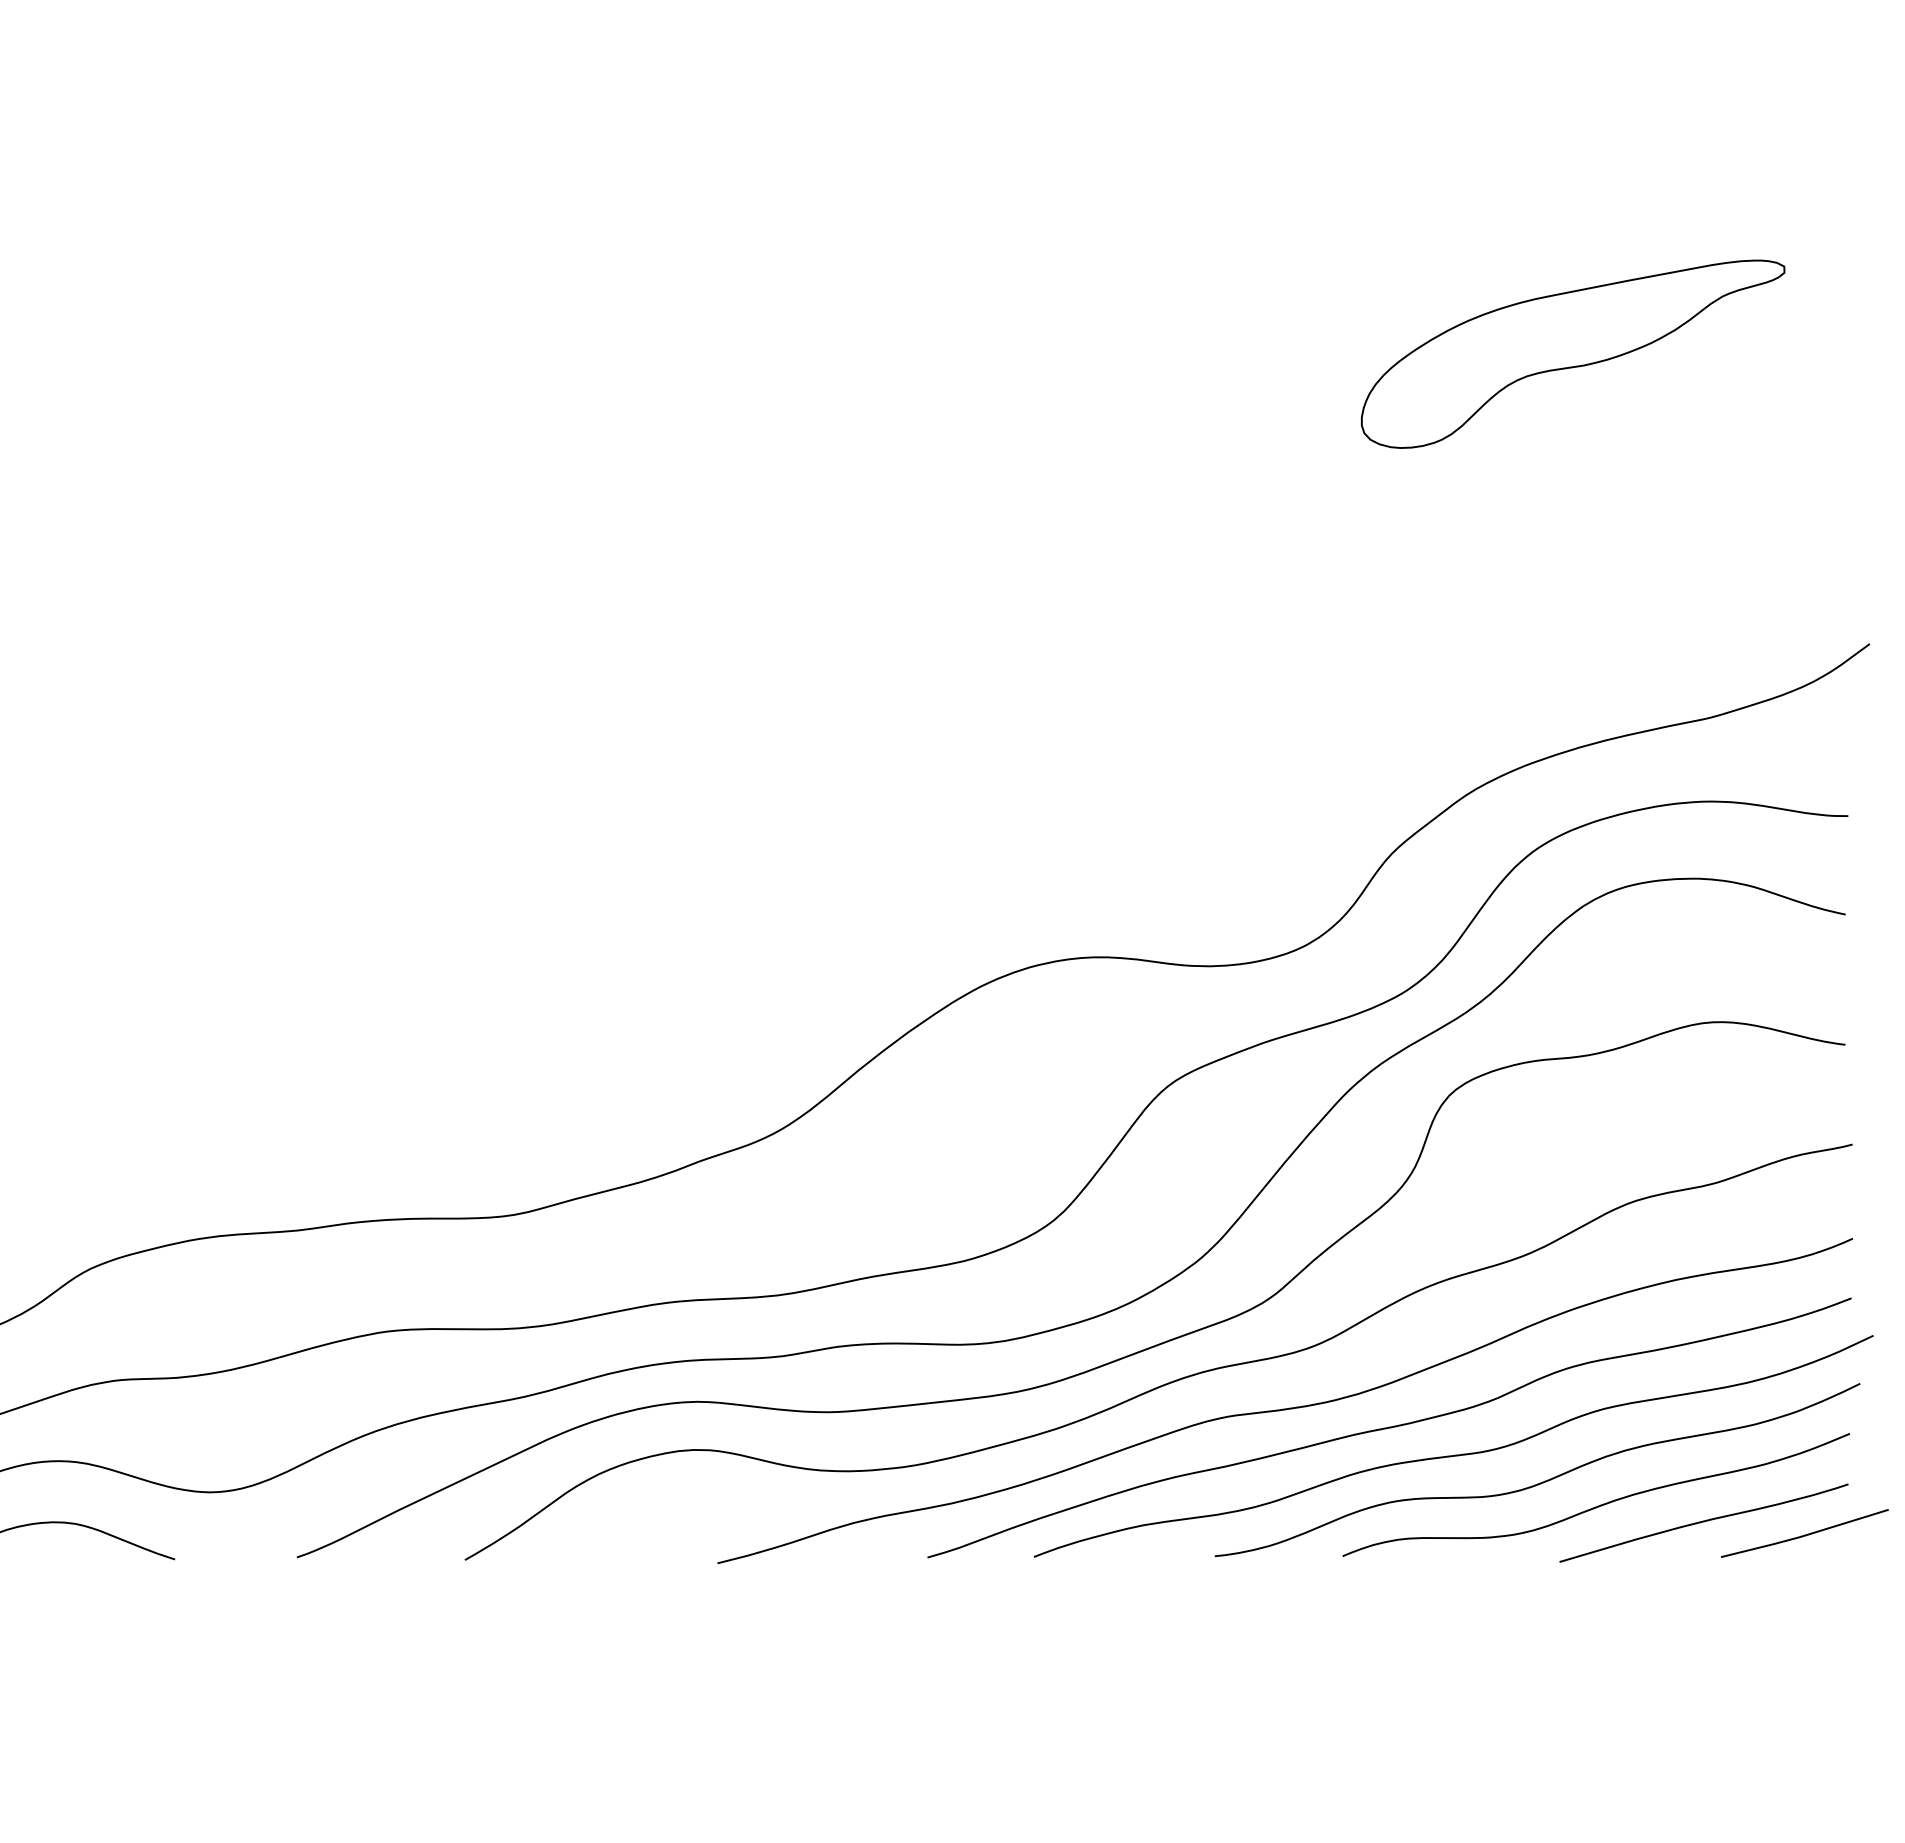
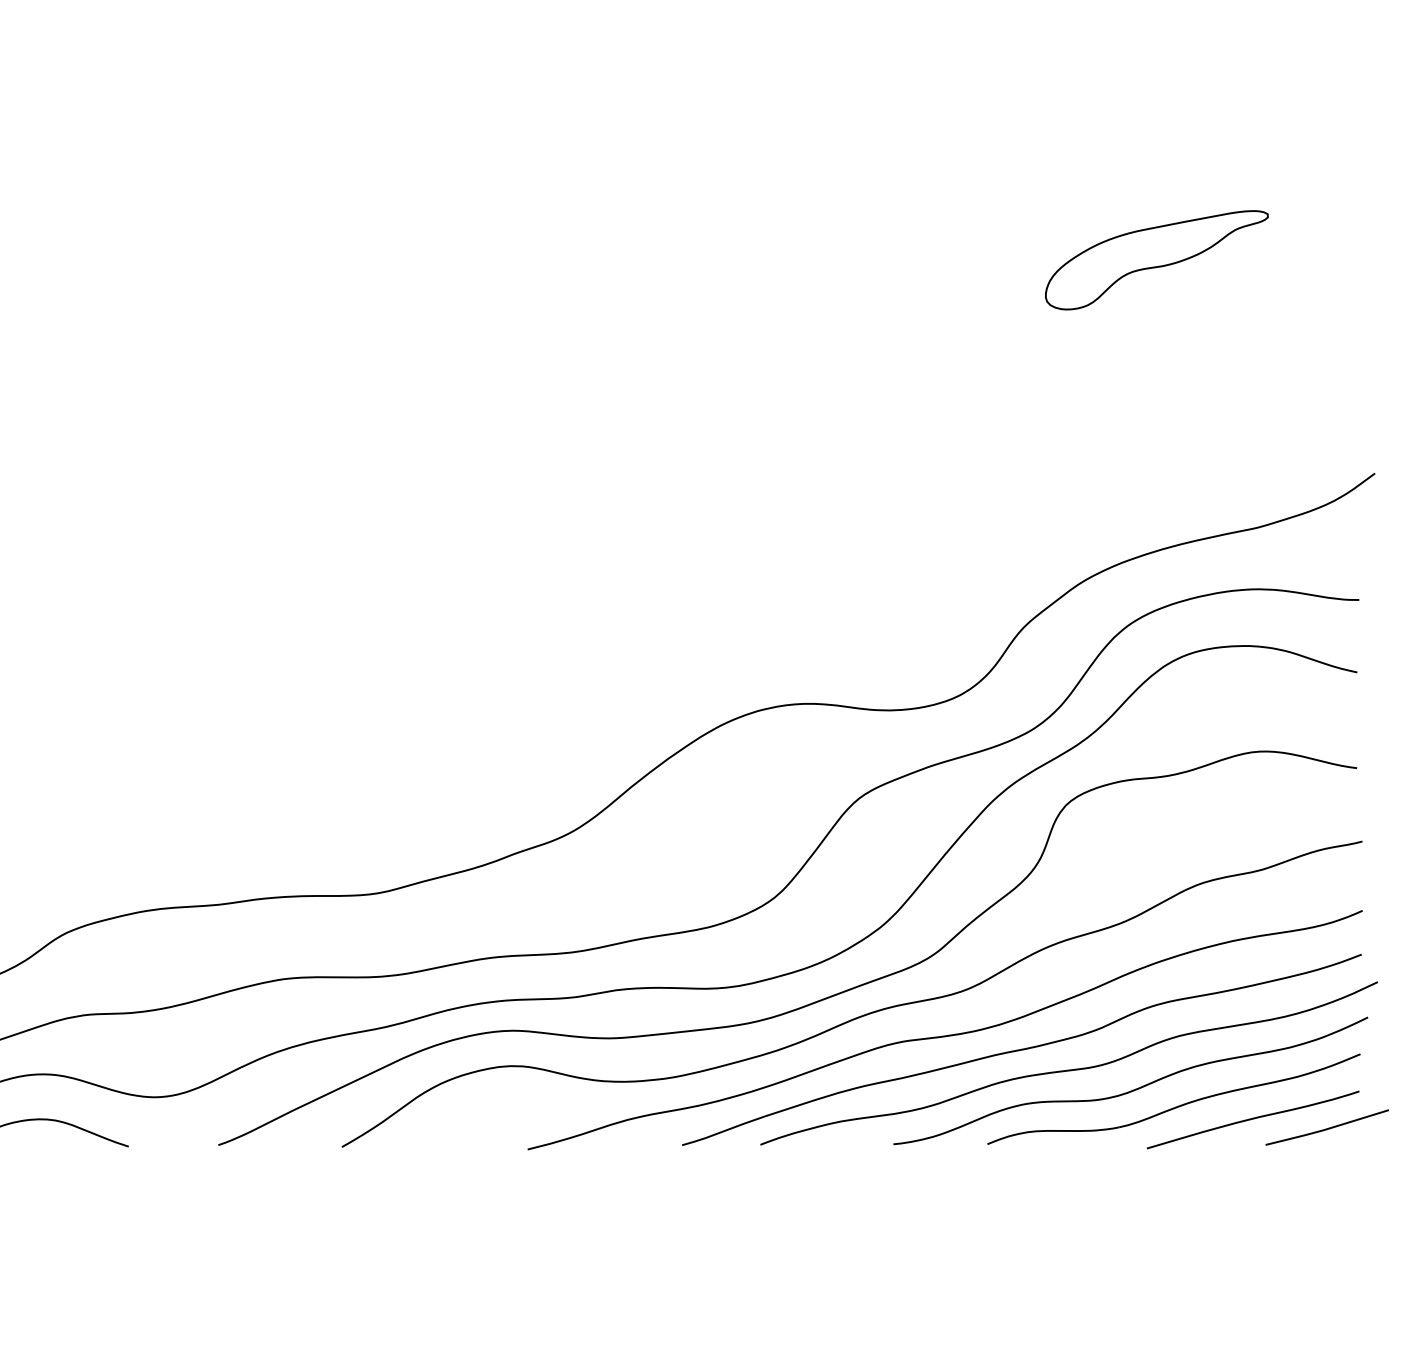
part: (1572, 353) -> (1156, 259), size x0.71

